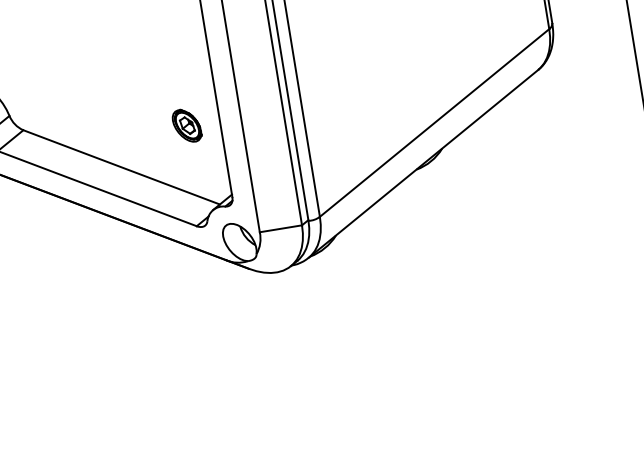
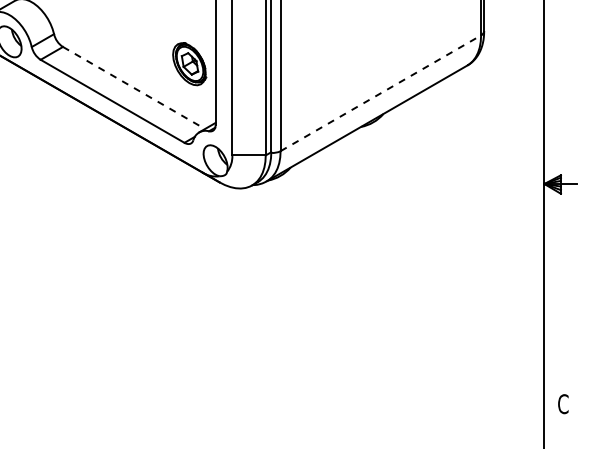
line: (434, 123) -> (380, 93), solid -> dashed
part: (186, 126) -> (189, 64), size x1.6
line: (122, 167) -> (134, 88), solid -> dashed

